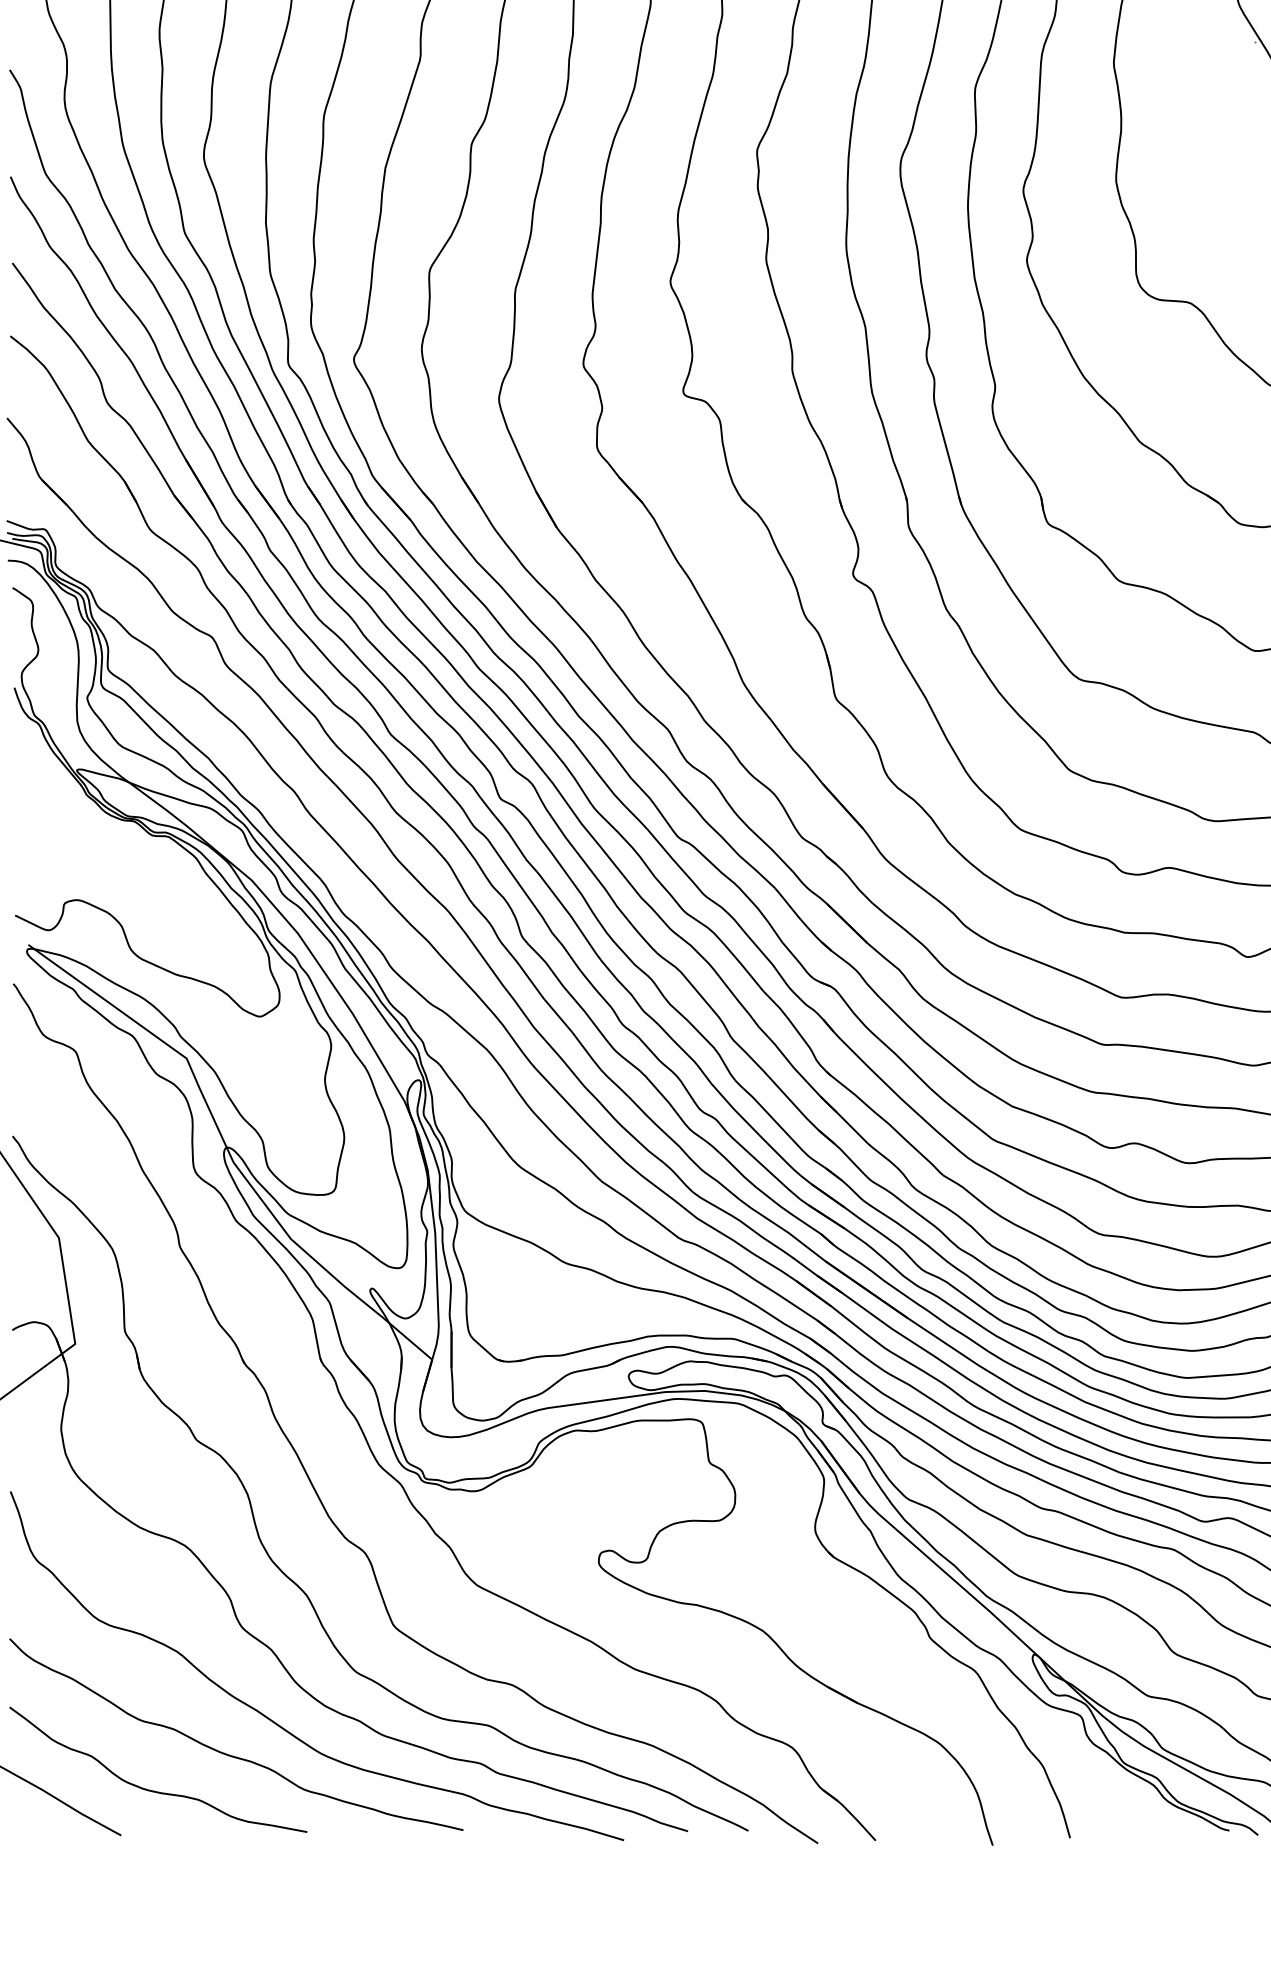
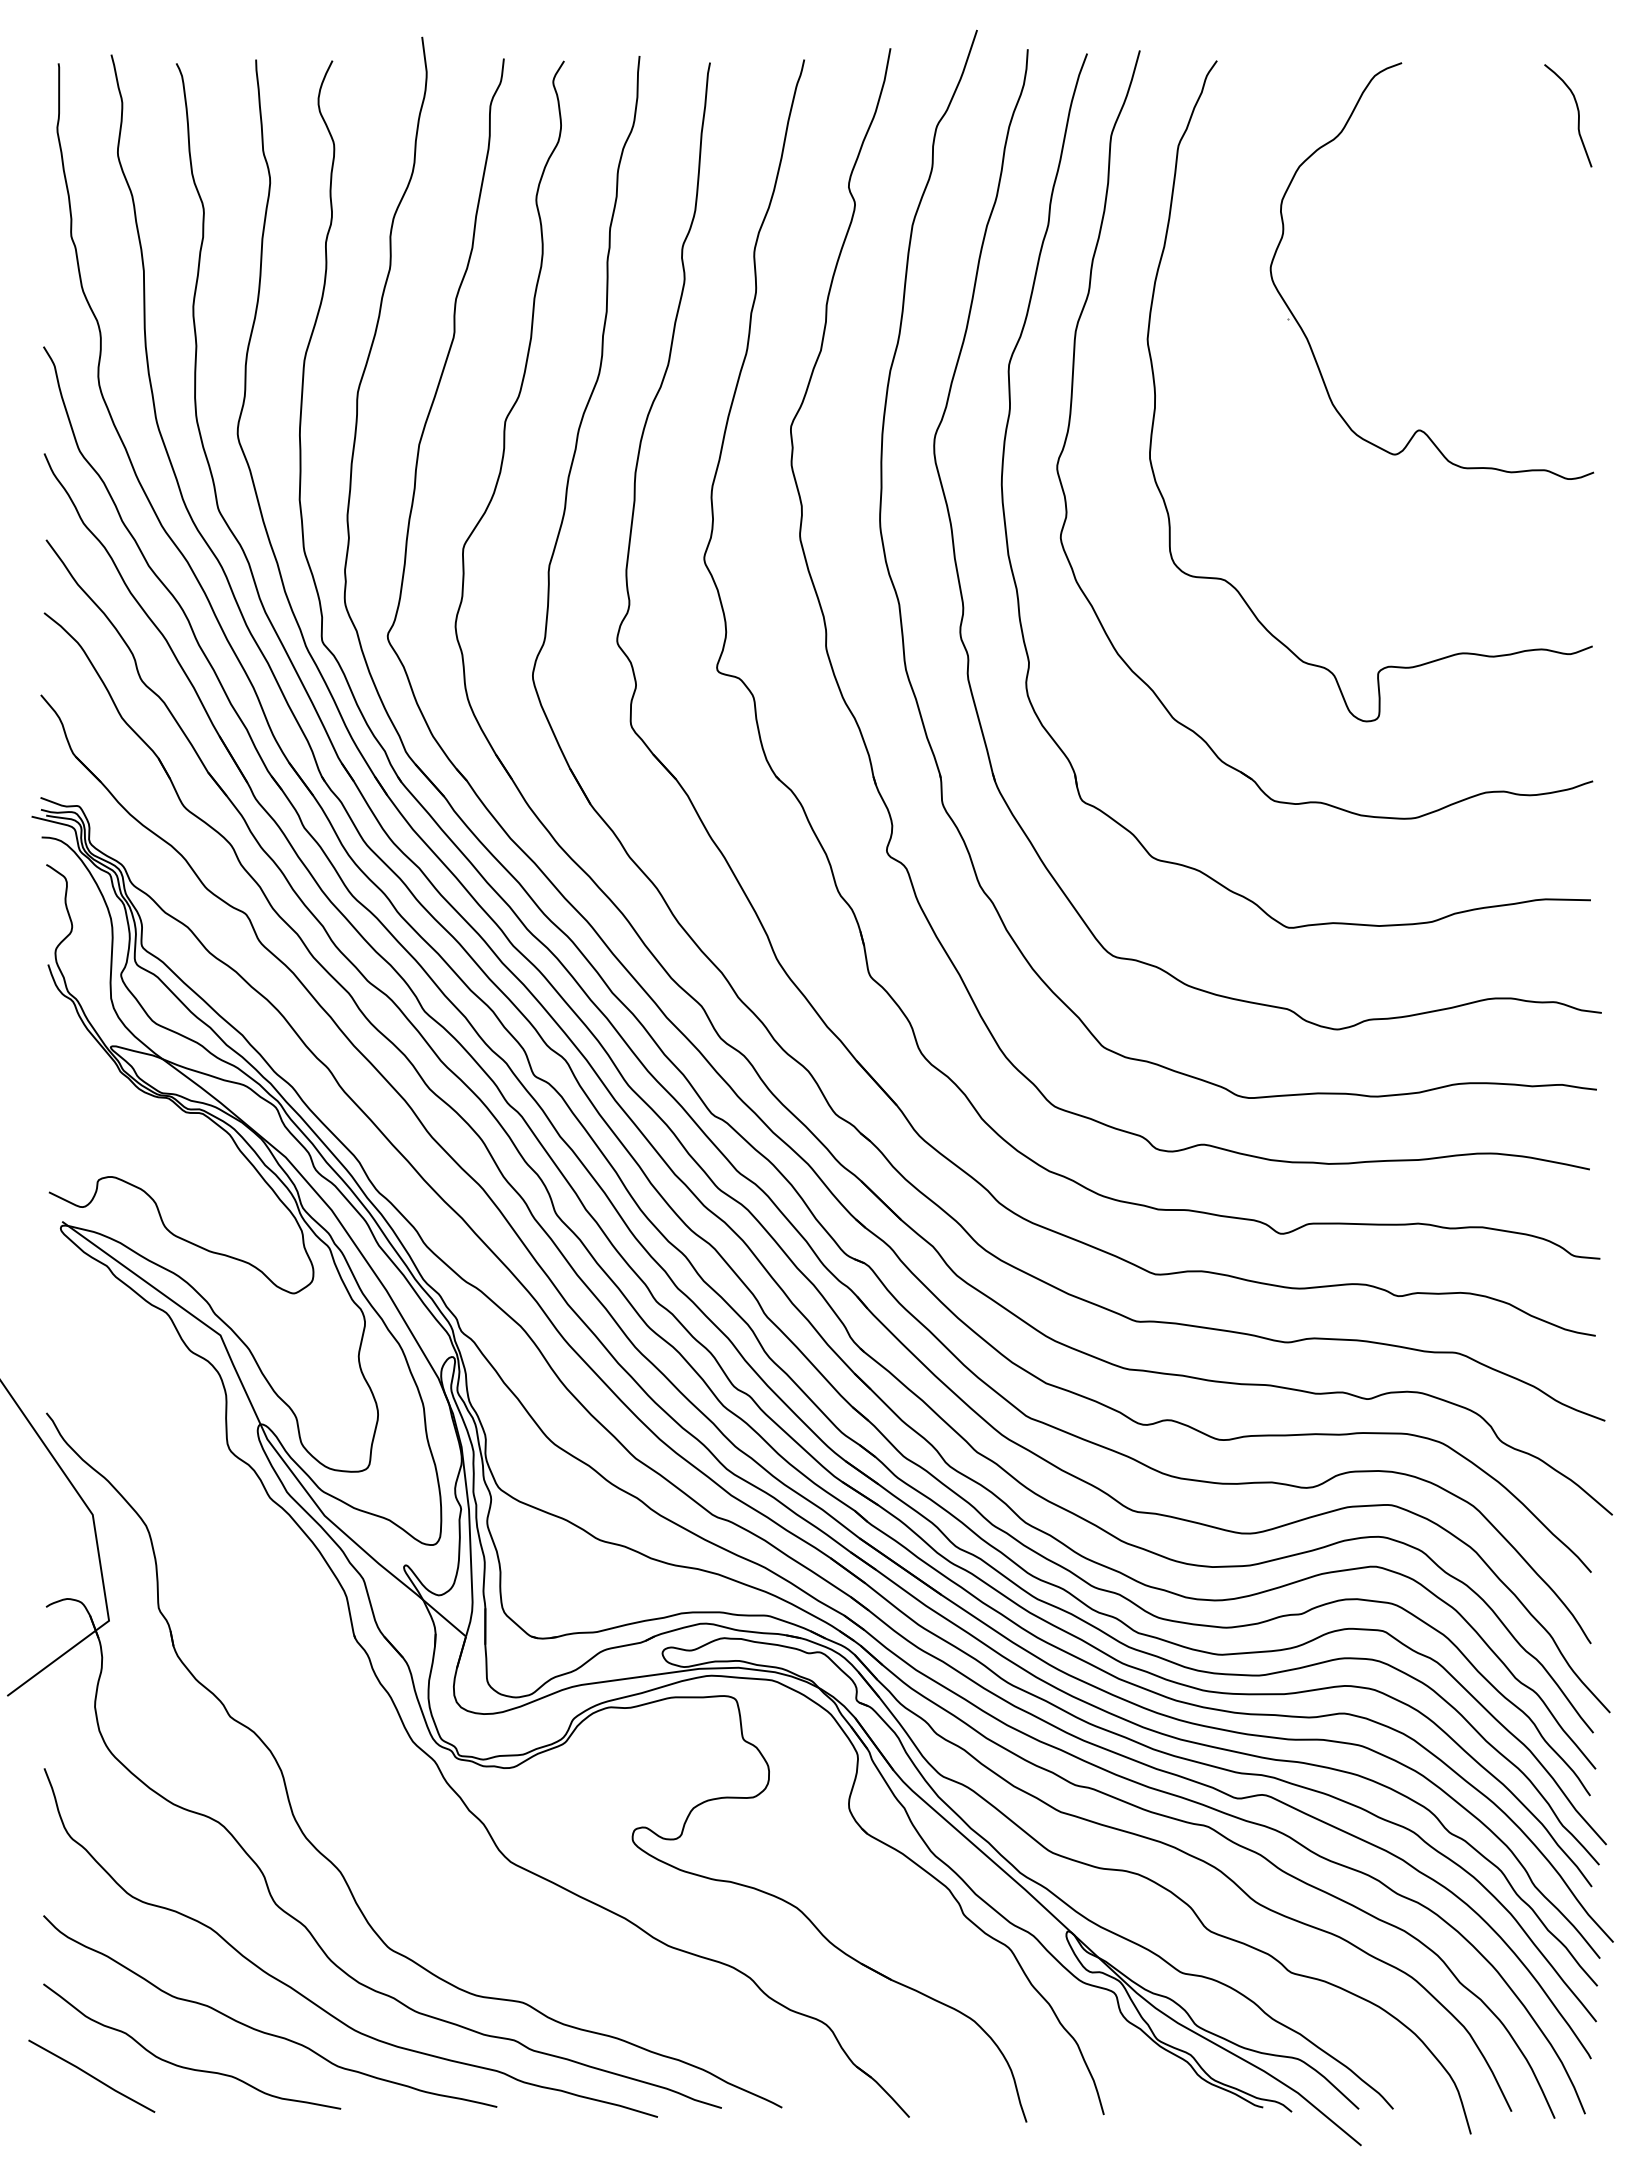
part: (305, 1469) -> (339, 1746), removed

